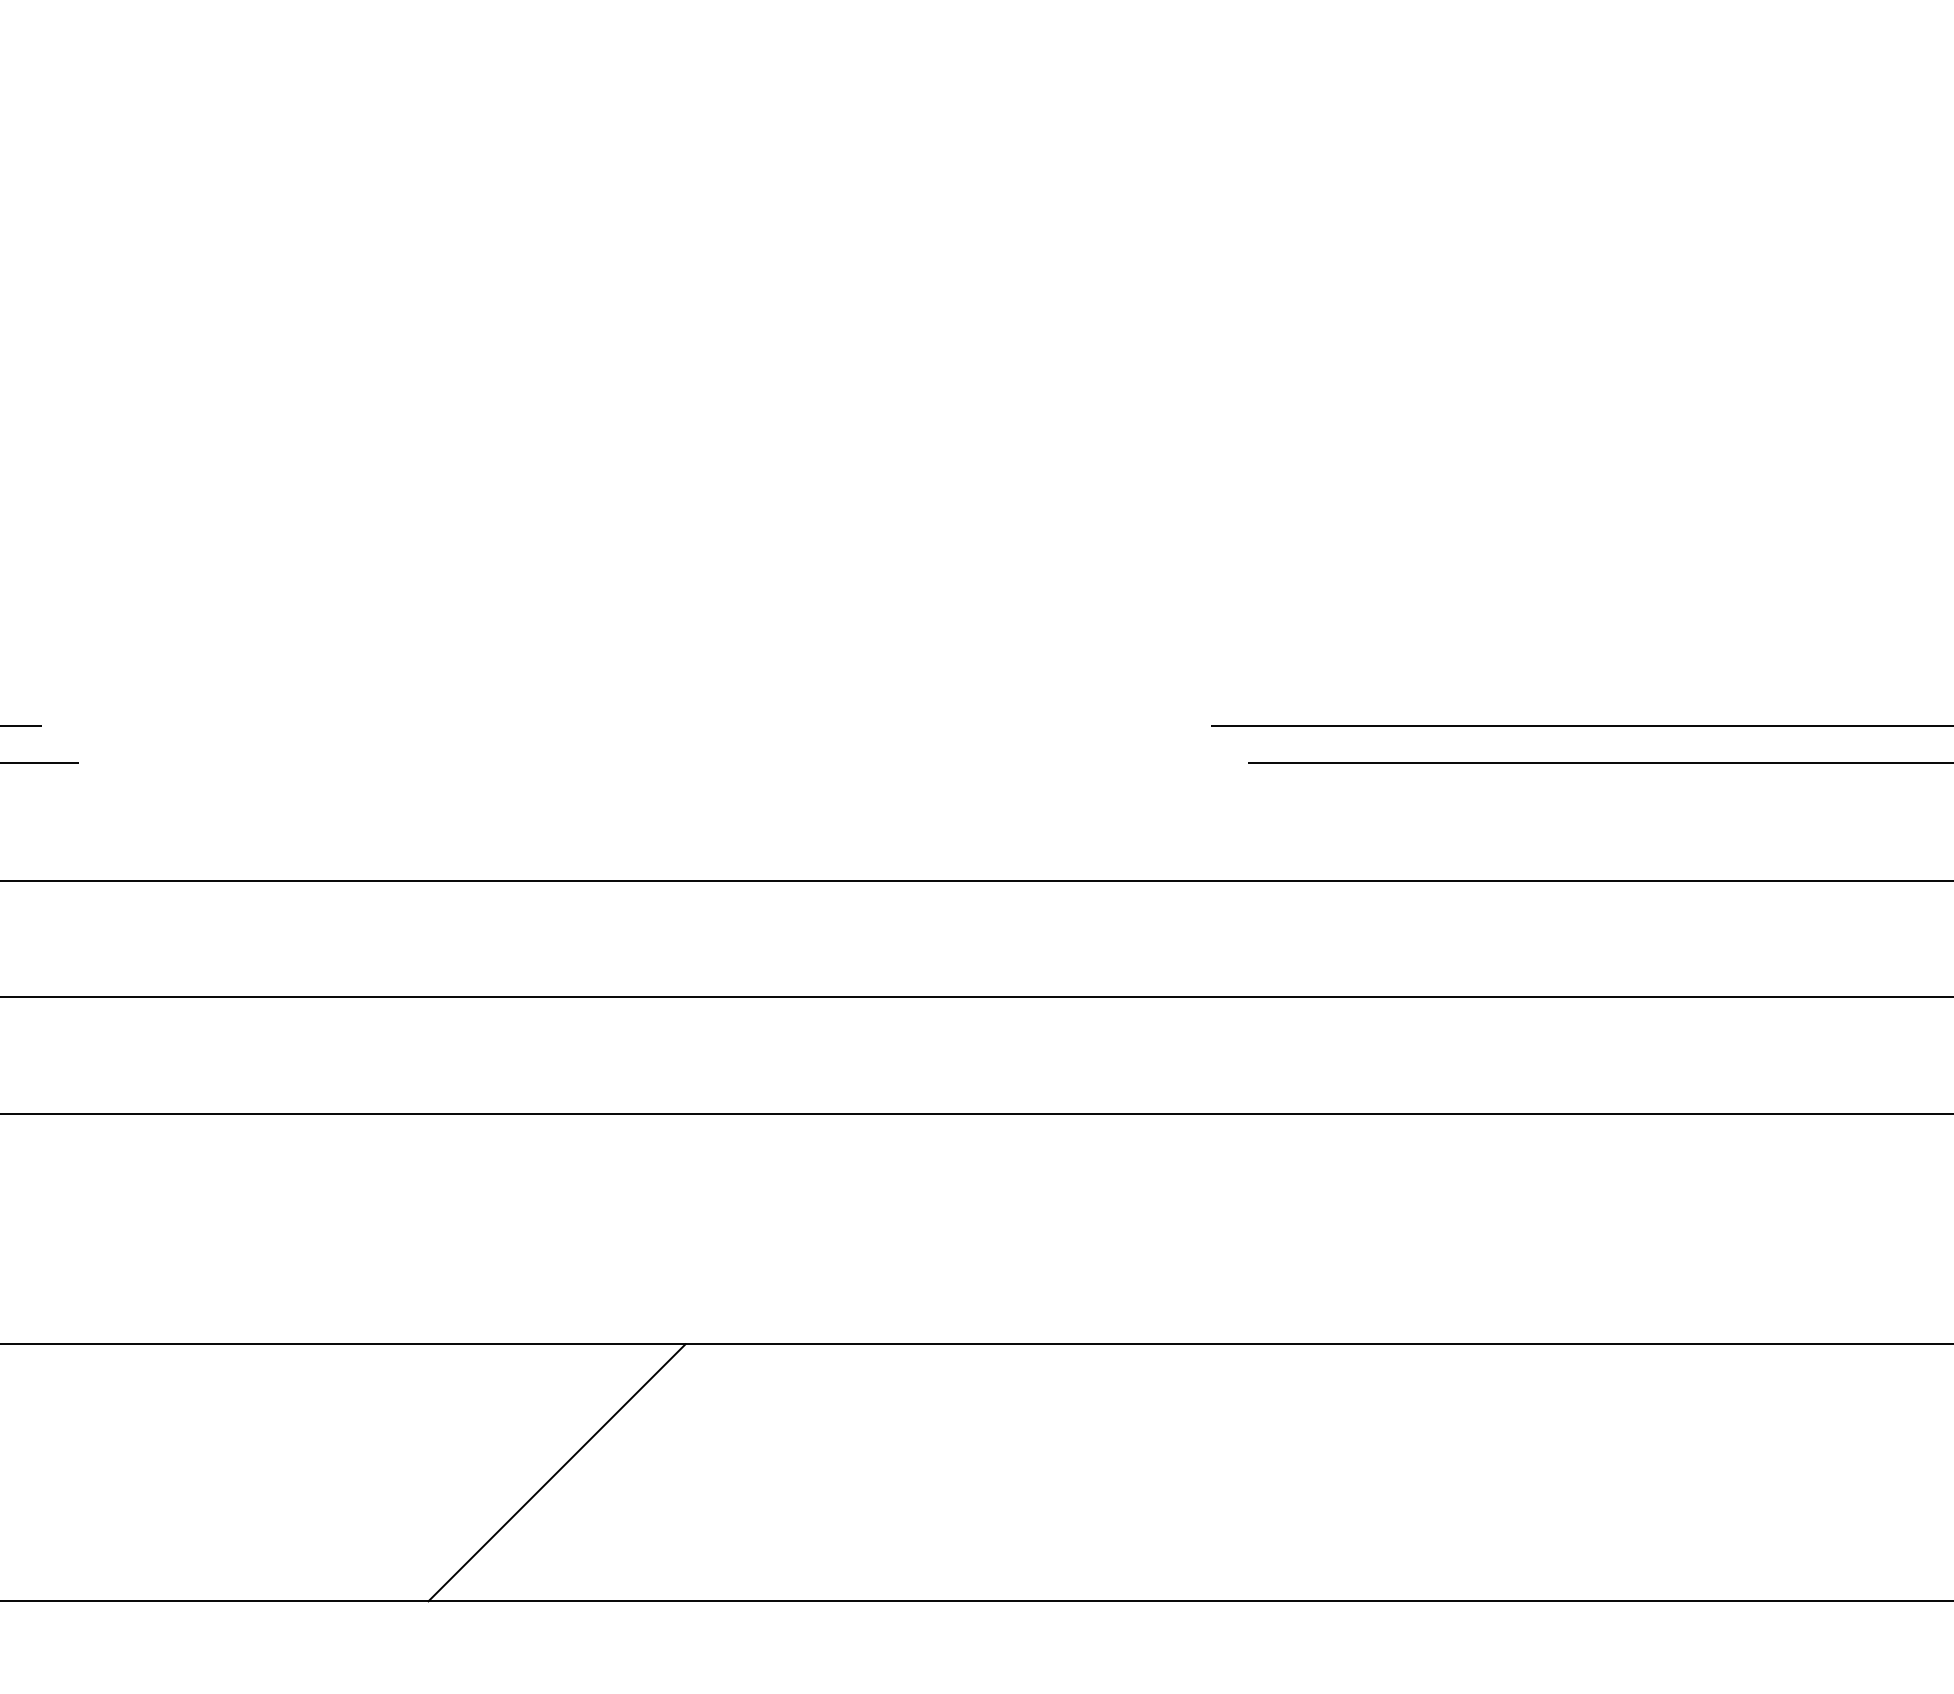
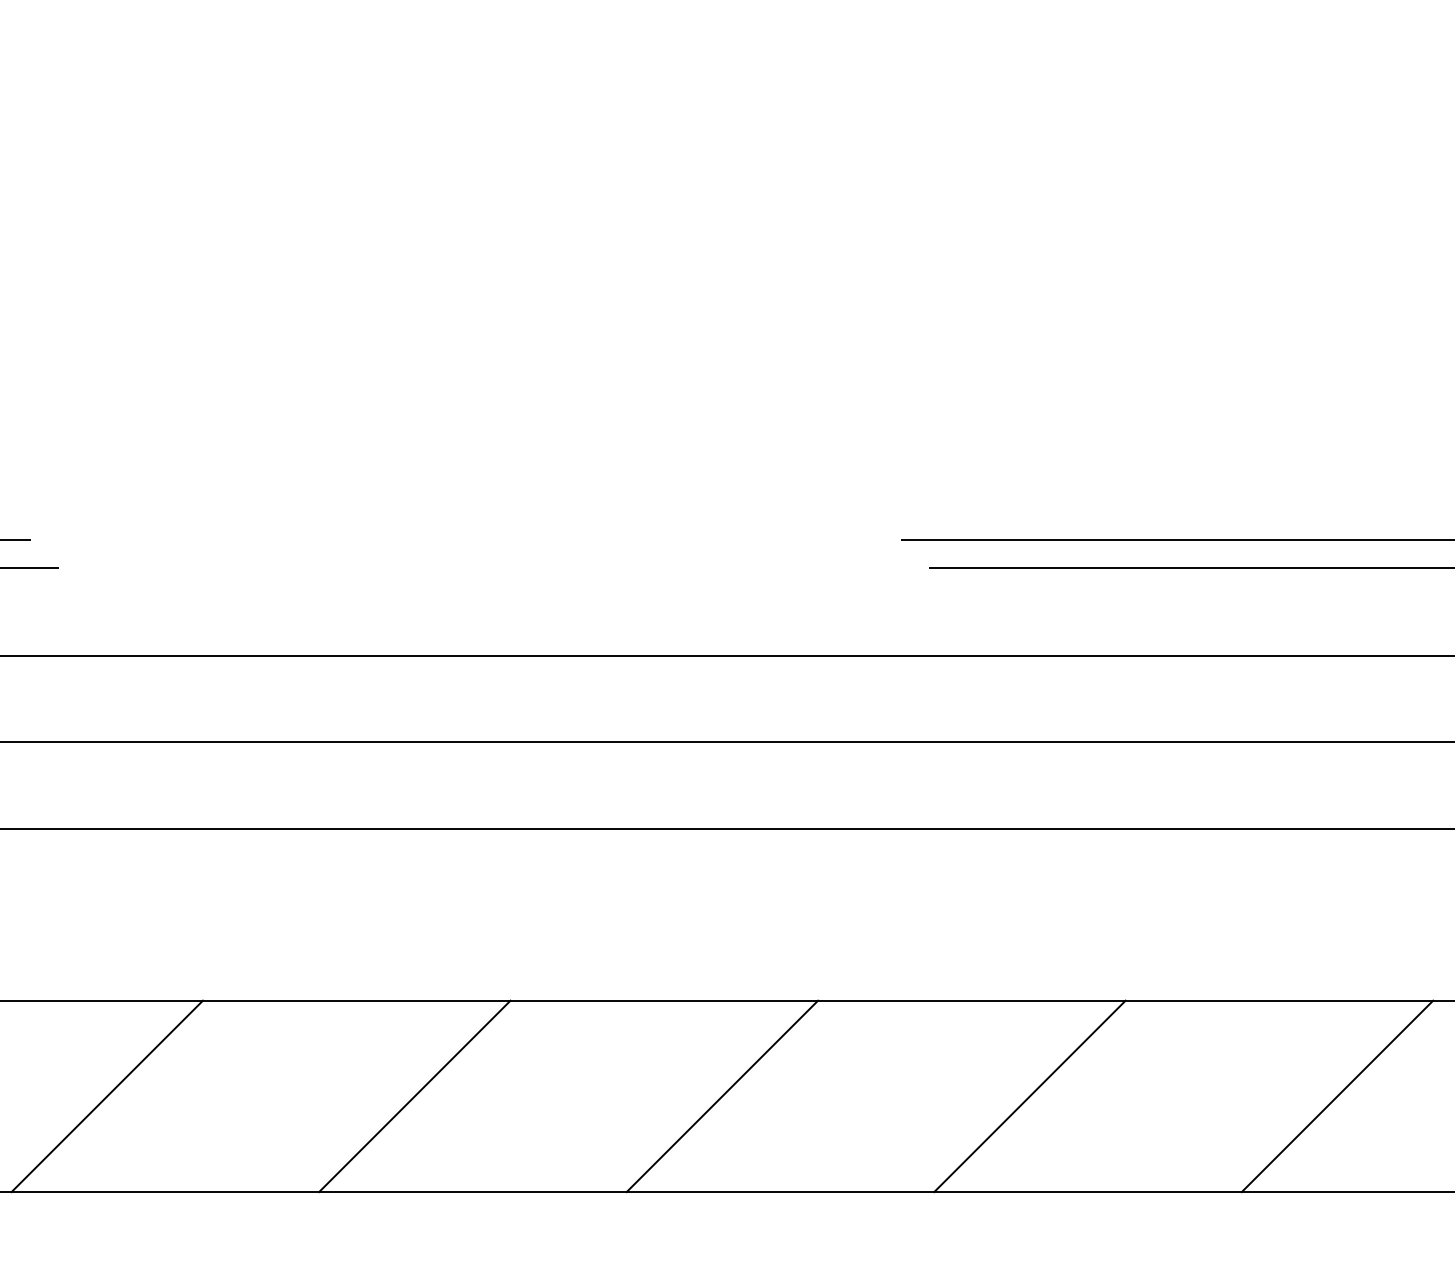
line: (143, 1472) -> (106, 1096), added
line: (969, 1472) -> (721, 1096), added
line: (1382, 1472) -> (1029, 1096), added
line: (1795, 1472) -> (1336, 1096), added

